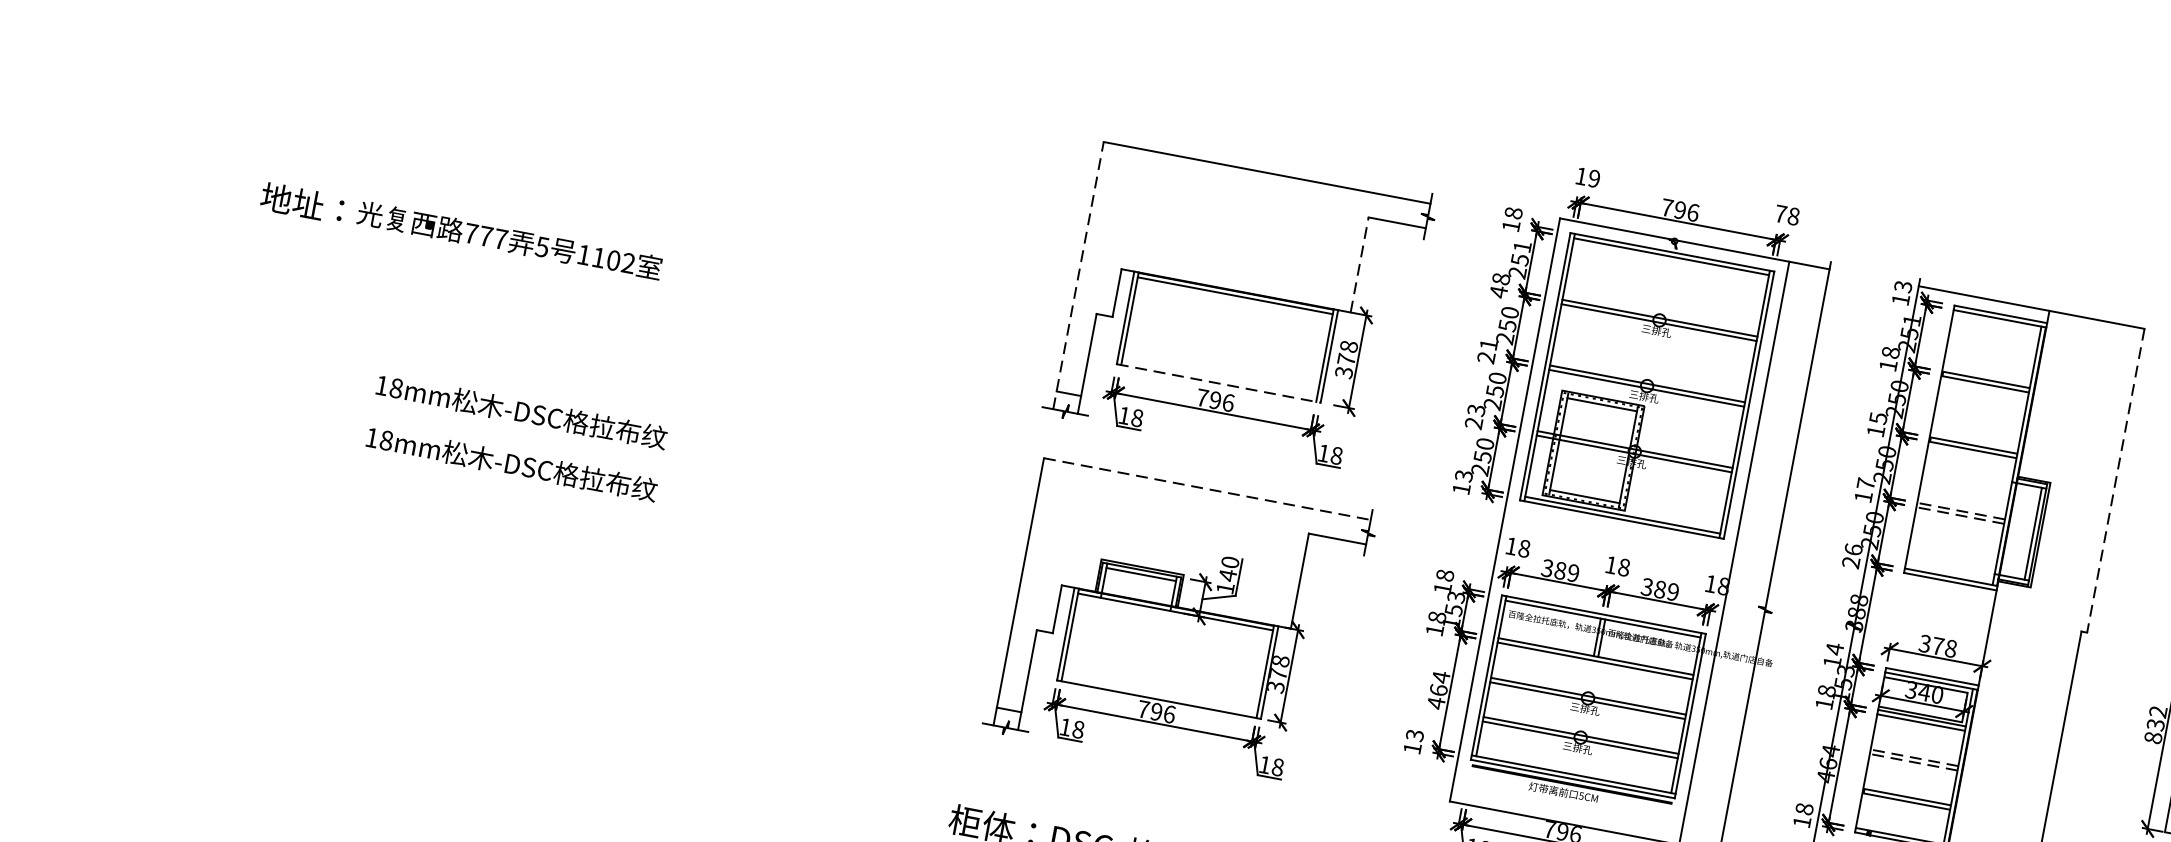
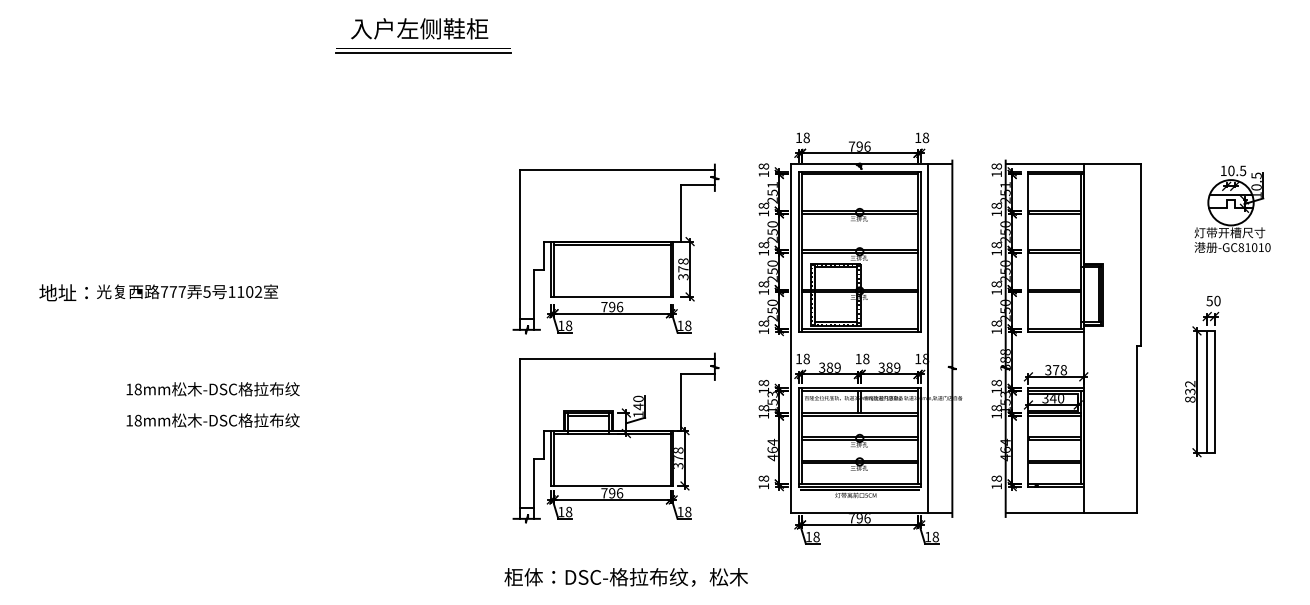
text: (1594, 178) -> (806, 137), 19 -> 18
text: (1781, 213) -> (918, 137), 78 -> 18
line: (1359, 263) -> (680, 212), dashed -> solid
line: (1078, 274) -> (519, 249), dashed -> solid
text: (1902, 286) -> (996, 166), 13 -> 18
text: (1498, 291) -> (763, 213), 48 -> 18
text: (1486, 351) -> (763, 249), 21 -> 18
line: (1219, 382) -> (612, 296), dashed -> solid
text: (1474, 417) -> (763, 288), 23 -> 18
text: (1877, 418) -> (996, 245), 15 -> 18
text: (1463, 475) -> (763, 323), 13 -> 18
line: (2115, 481) -> (1140, 255), dashed -> solid
text: (1865, 484) -> (996, 284), 17 -> 18
line: (1207, 489) -> (617, 359), dashed -> solid
line: (1918, 506) -> (1029, 291), dashed -> solid
text: (1851, 556) -> (996, 327), 26 -> 18
text: (1834, 648) -> (996, 382), 14 -> 18
text: (1414, 735) -> (763, 478), 13 -> 18
line: (1872, 752) -> (1029, 438), dashed -> solid

